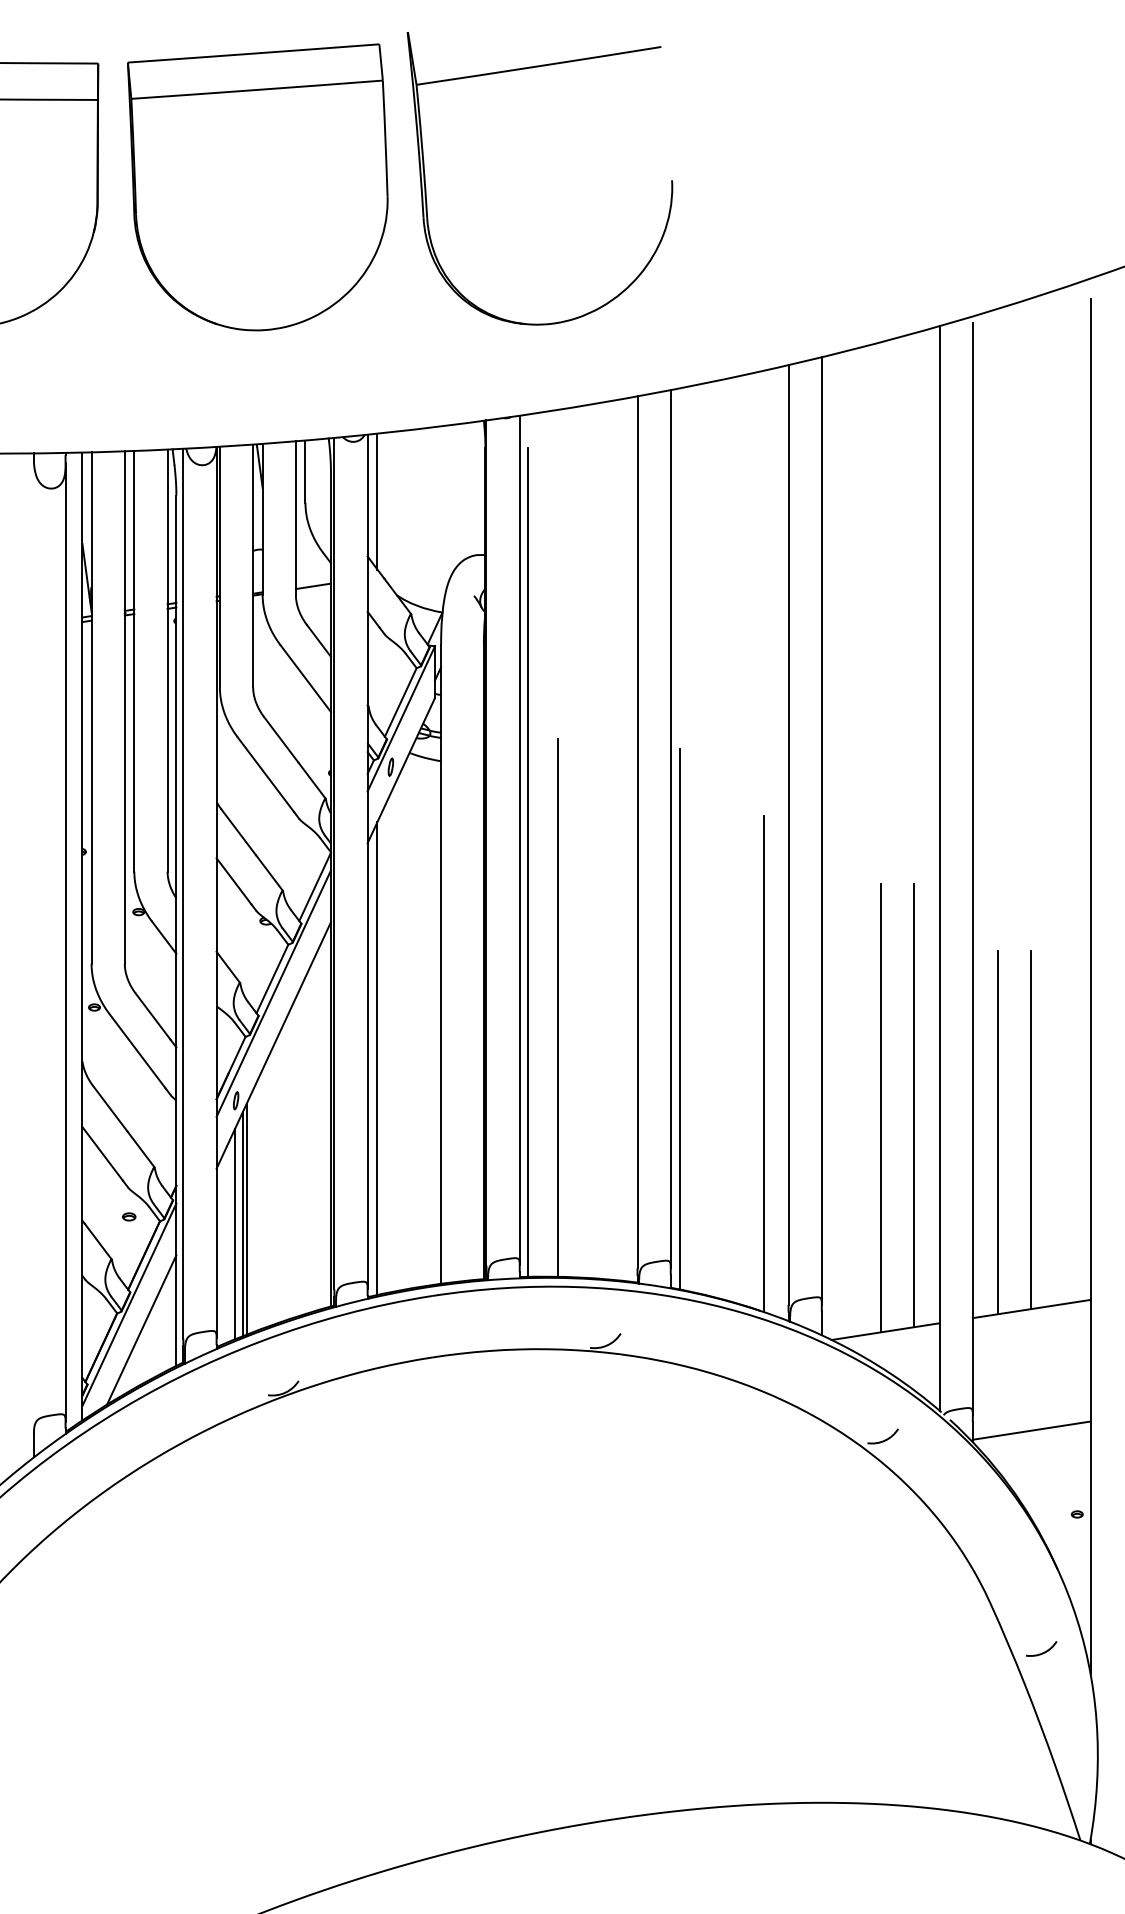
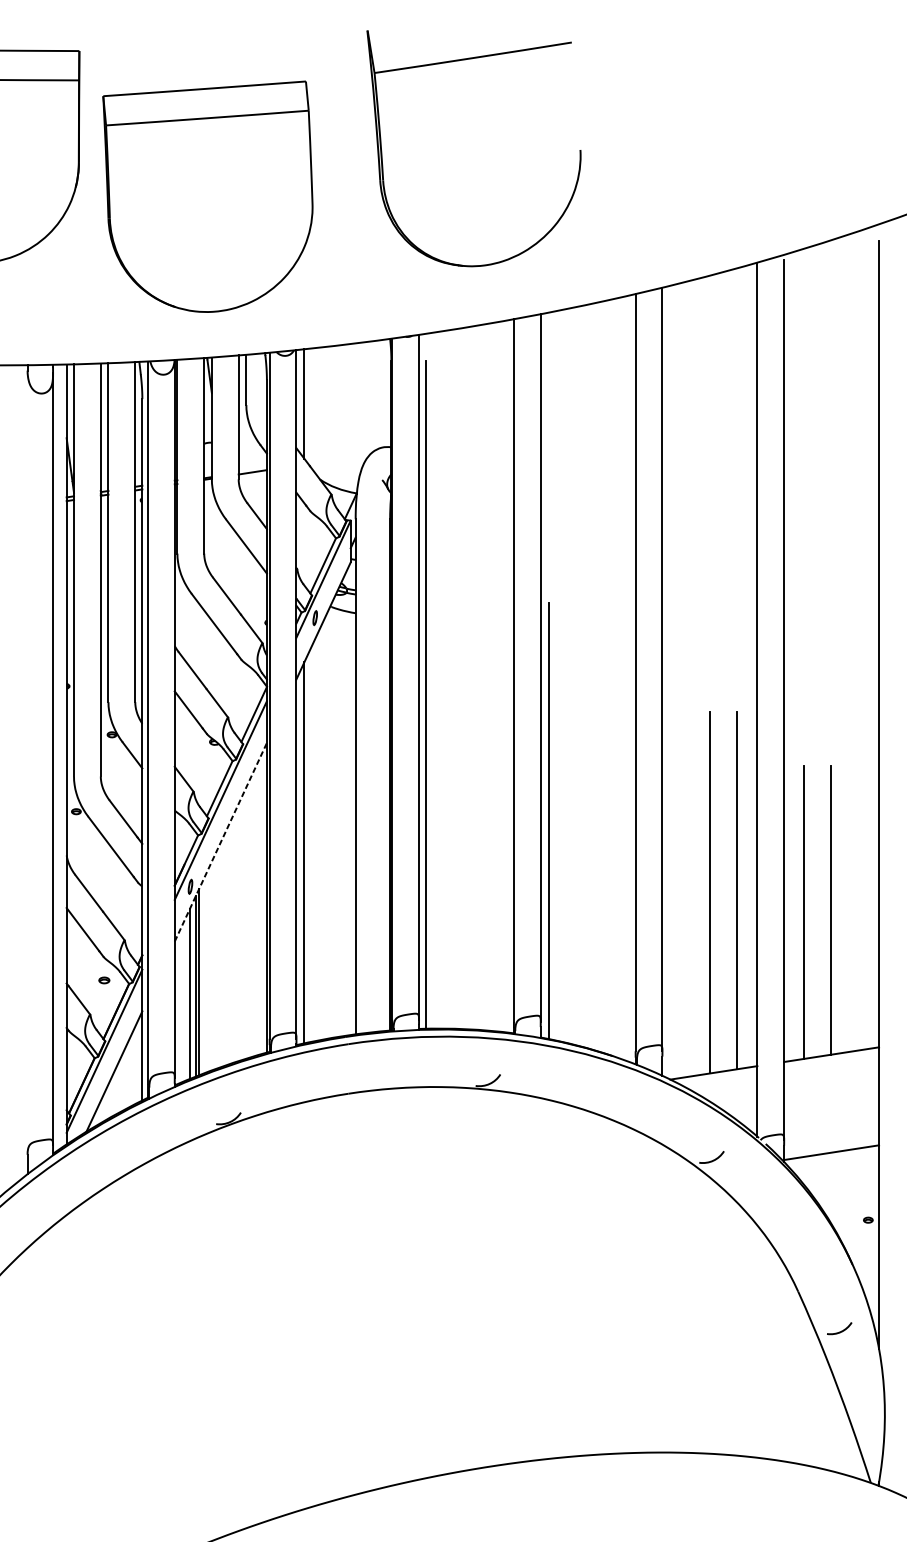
part: (526, 69) -> (463, 60), moved
part: (257, 187) -> (207, 196), moved
line: (558, 1007) -> (450, 811), removed
line: (273, 1045) -> (220, 842), solid -> dashed
line: (764, 1064) -> (616, 857), removed

